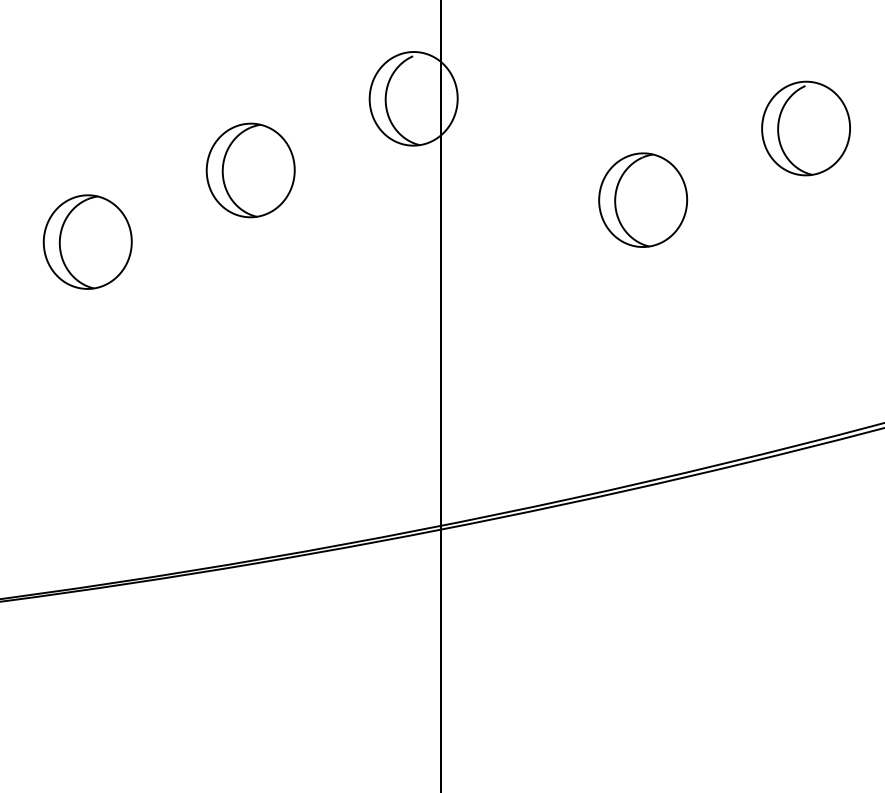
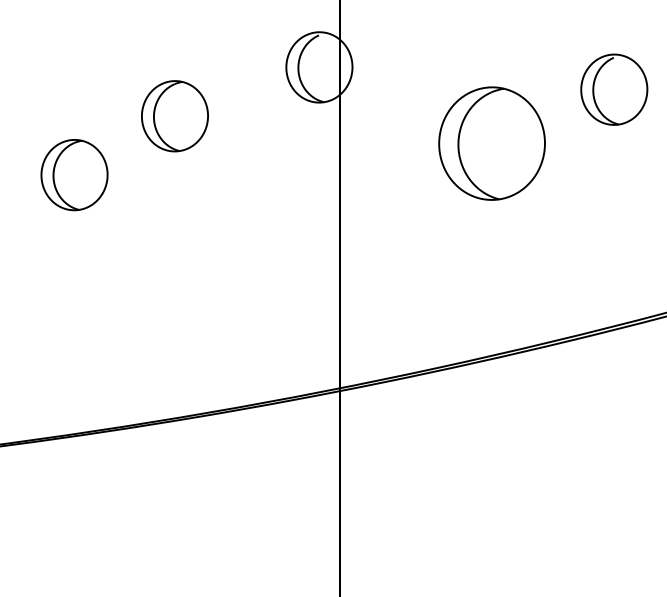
part: (250, 170) -> (174, 116), moved
part: (642, 200) -> (491, 143), size x1.6

